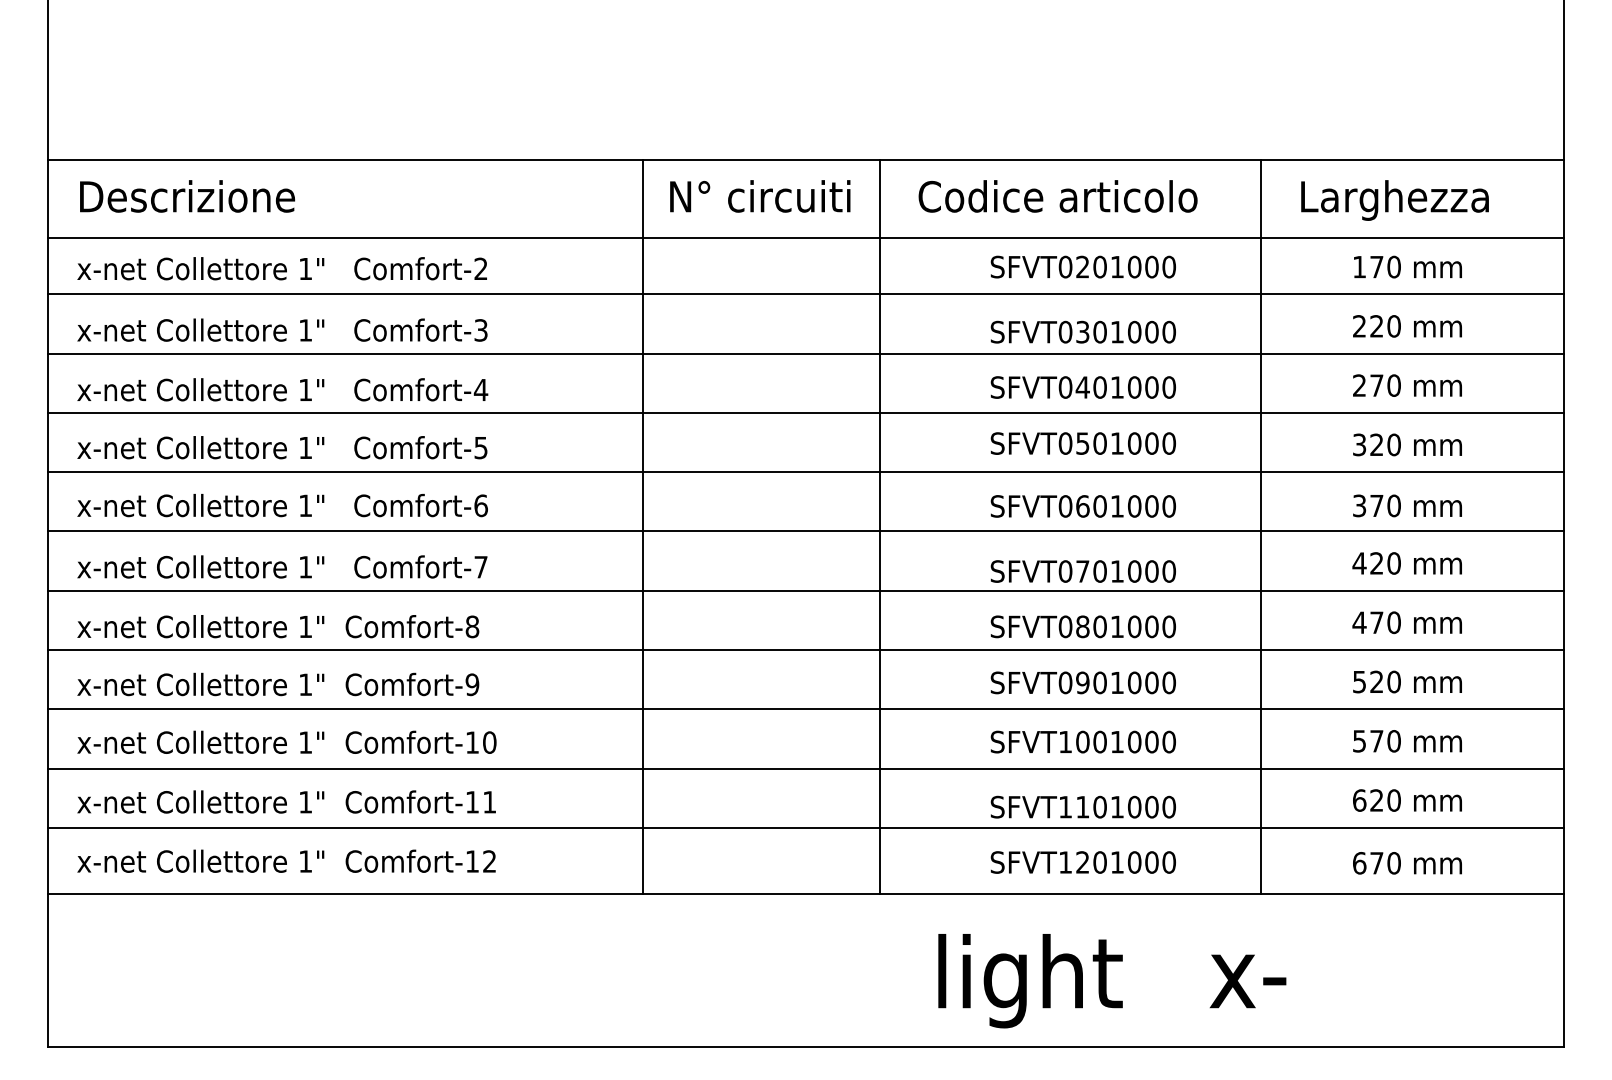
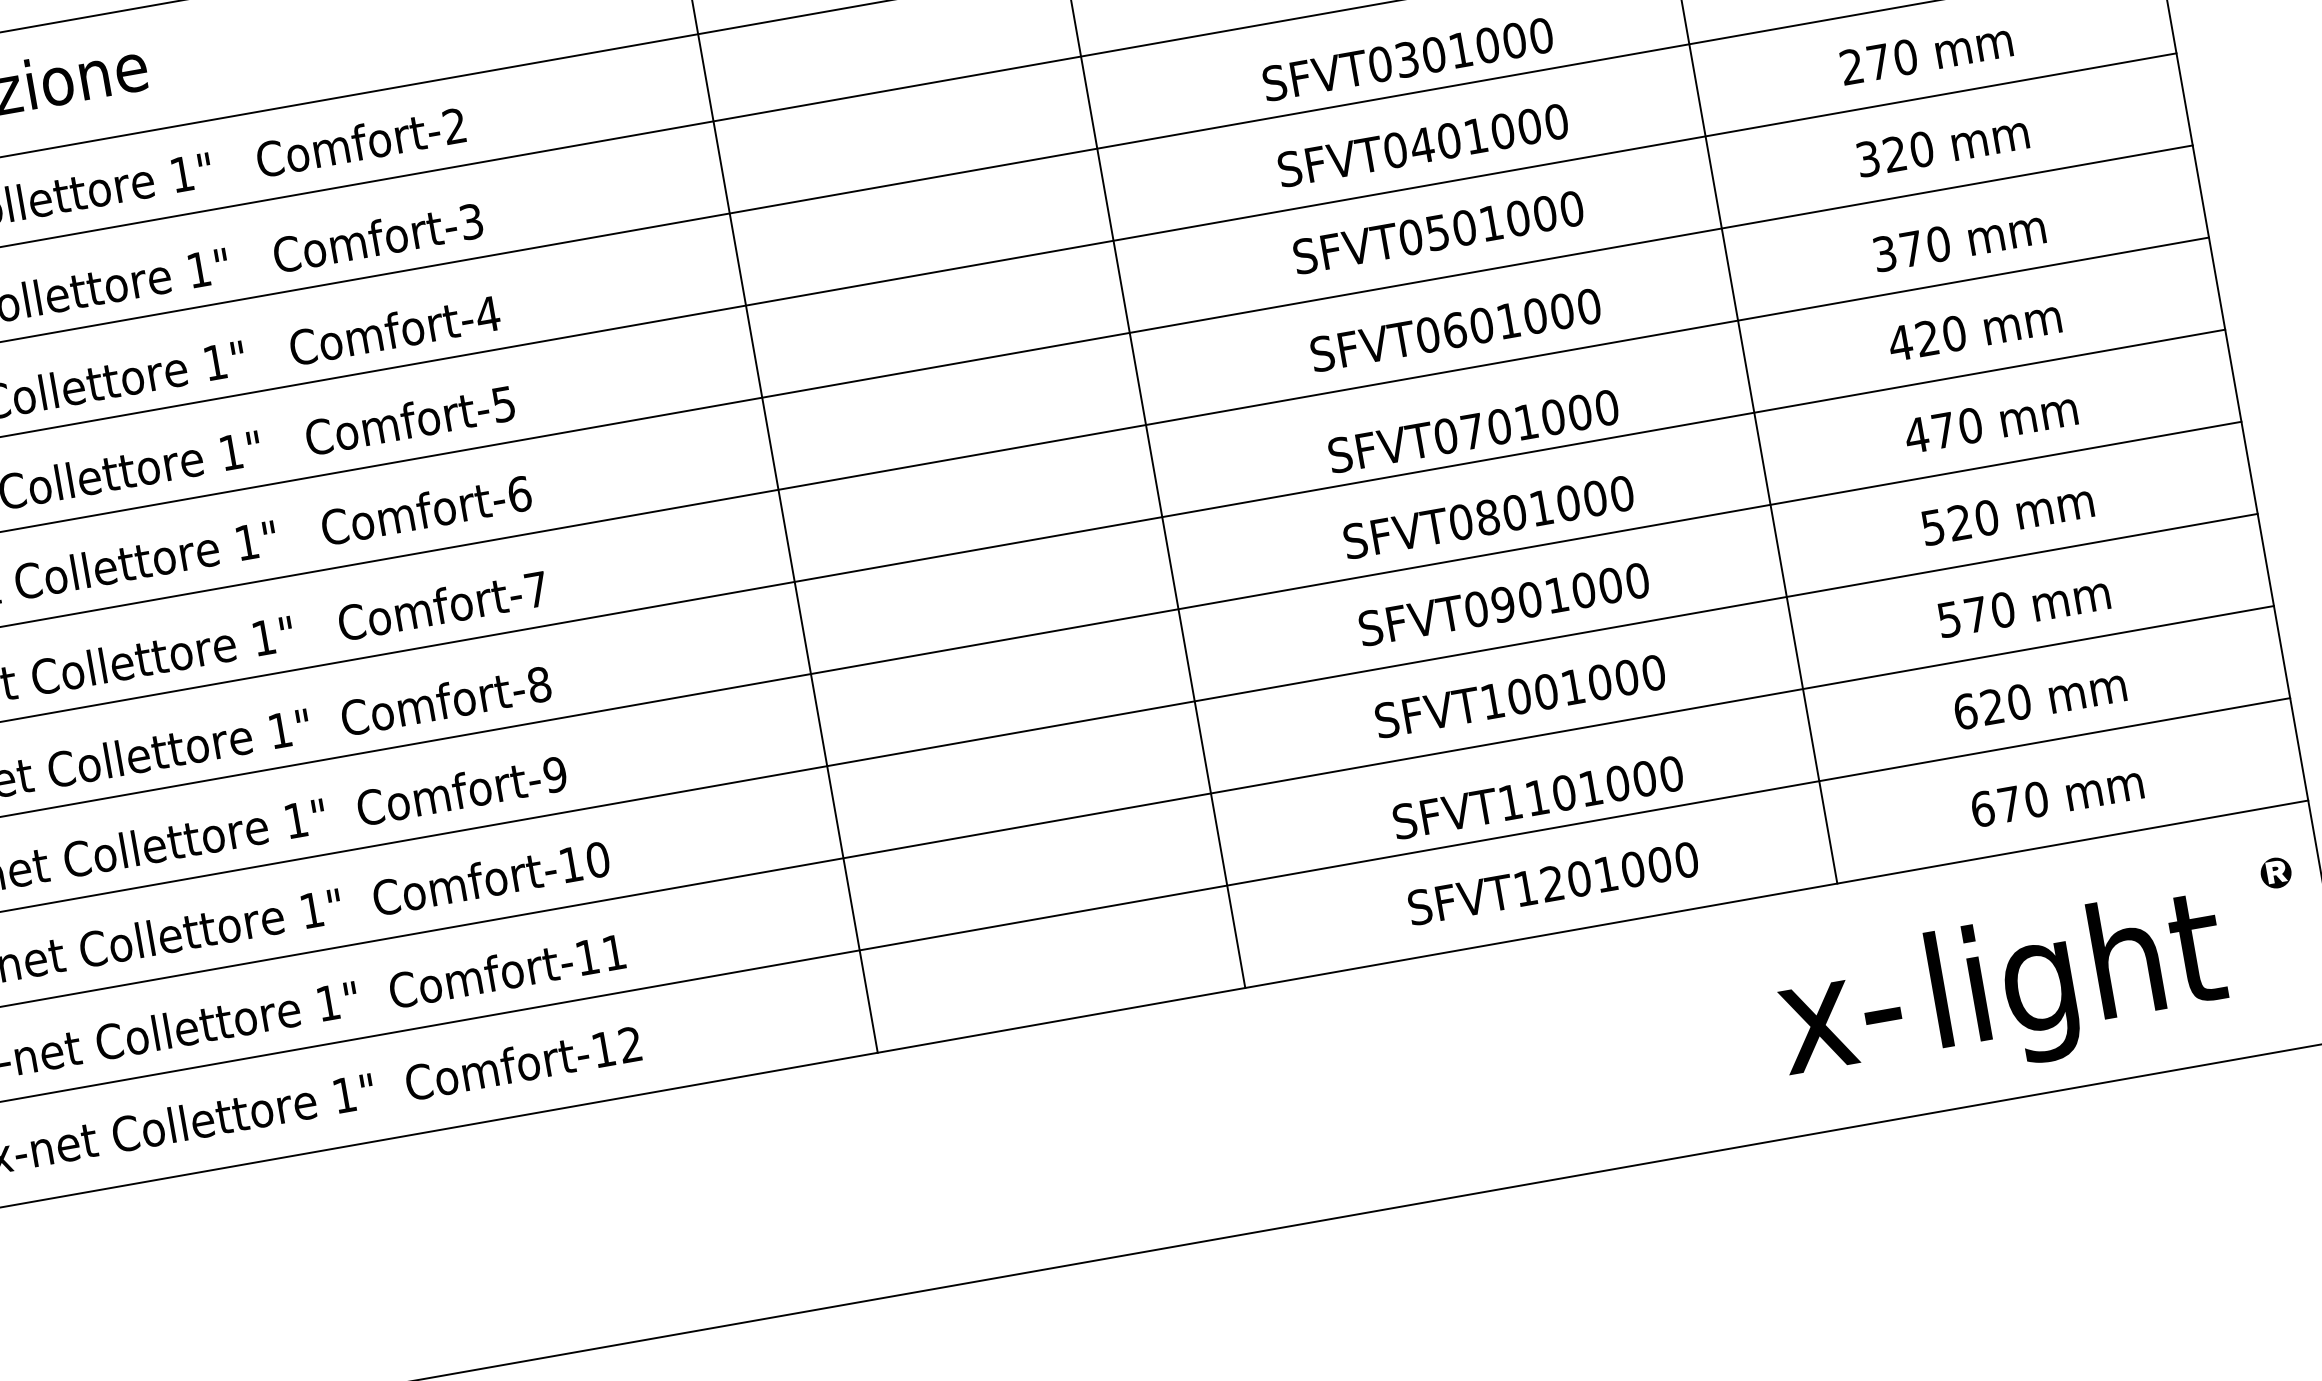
part: (1535, 935) -> (2275, 873), size x0.62
text: (1030, 981) -> (2078, 981), moved

